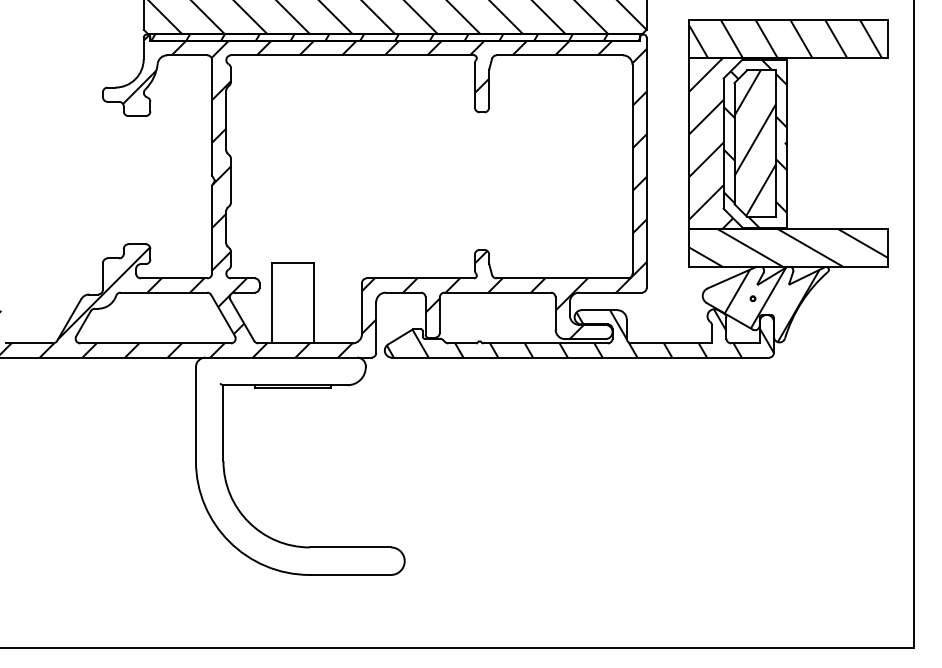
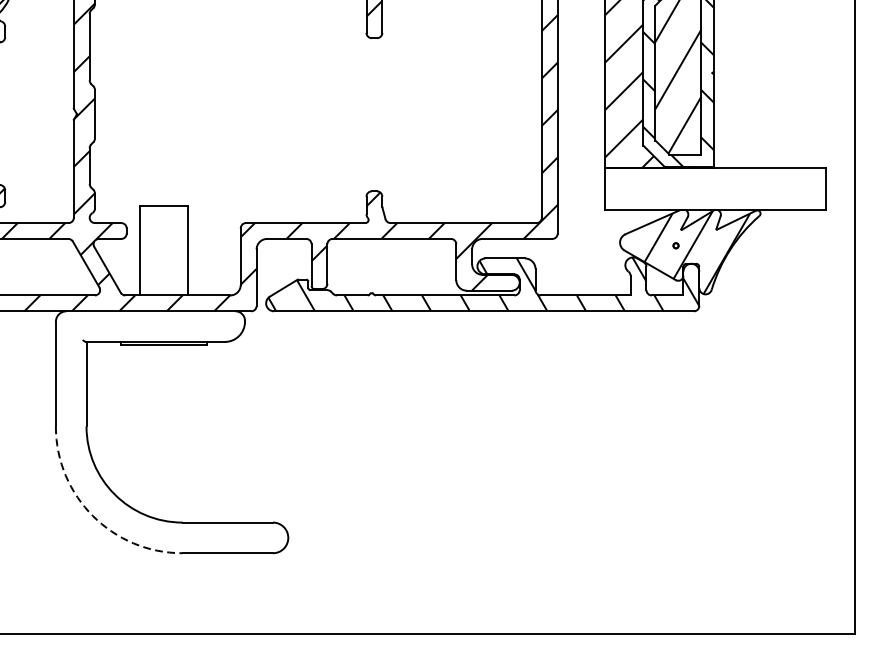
hatch: (788, 248) -> (715, 189), removed
arc: (229, 541) -> (93, 515), solid -> dashed

